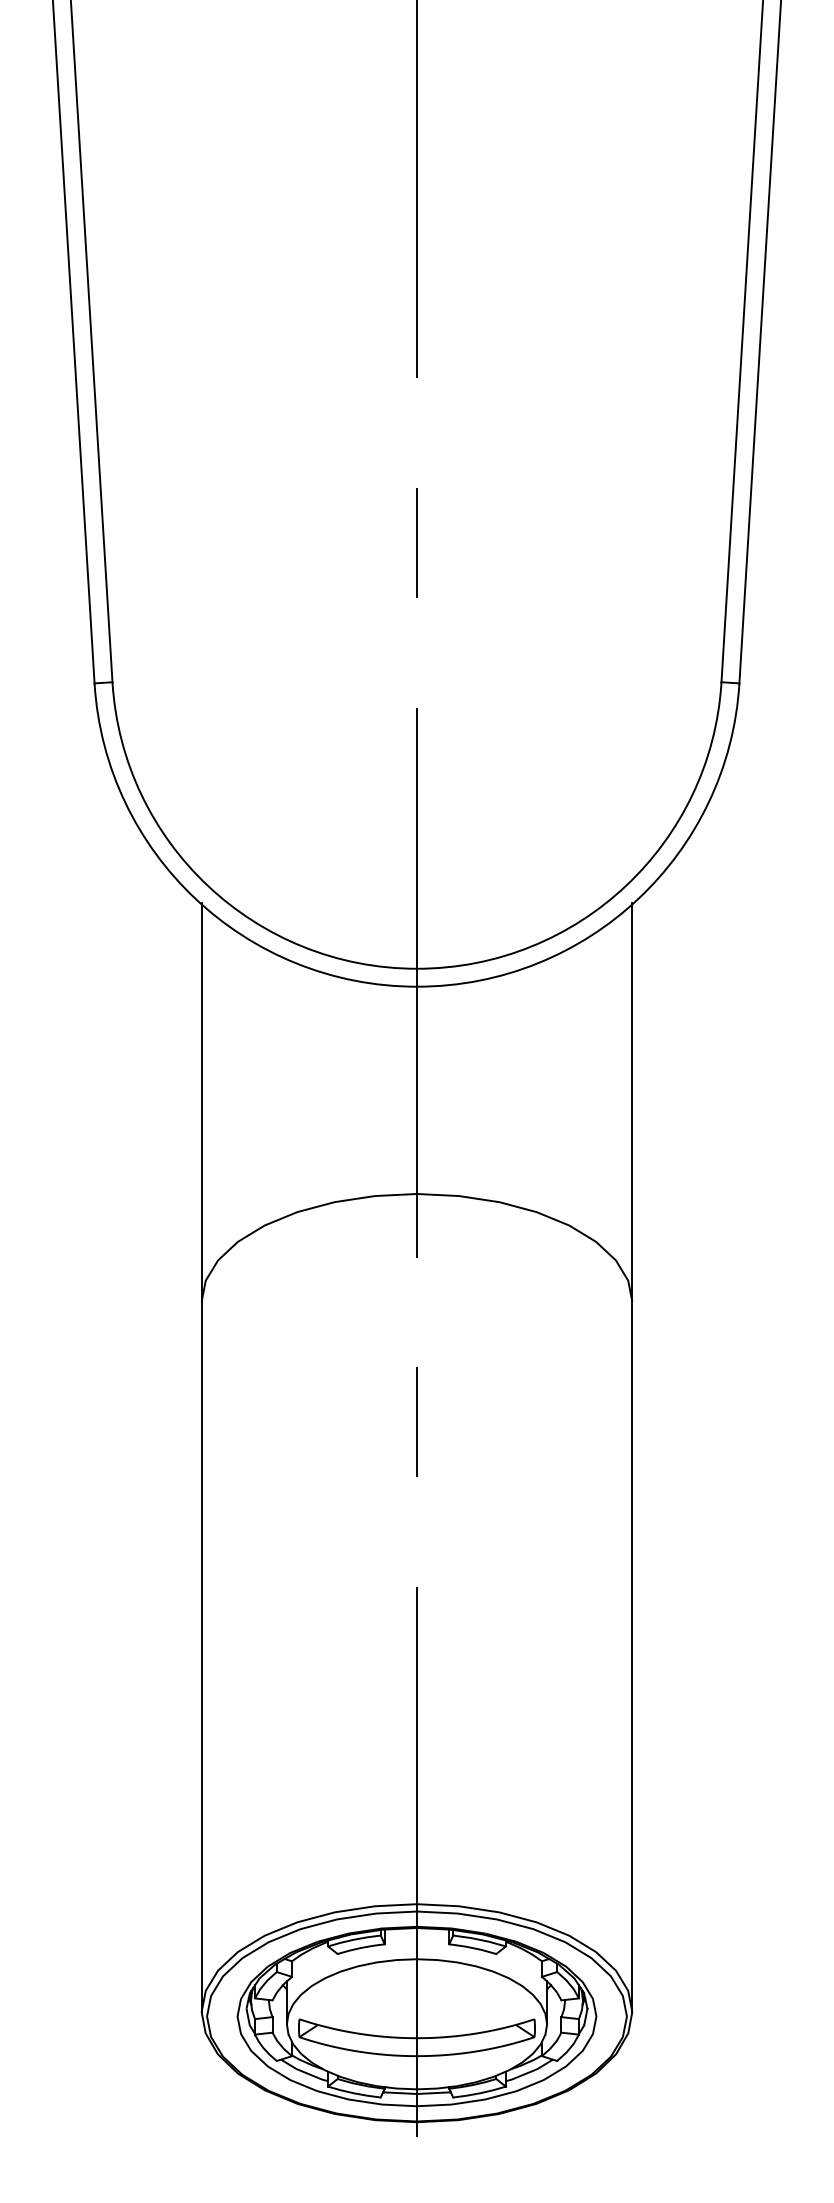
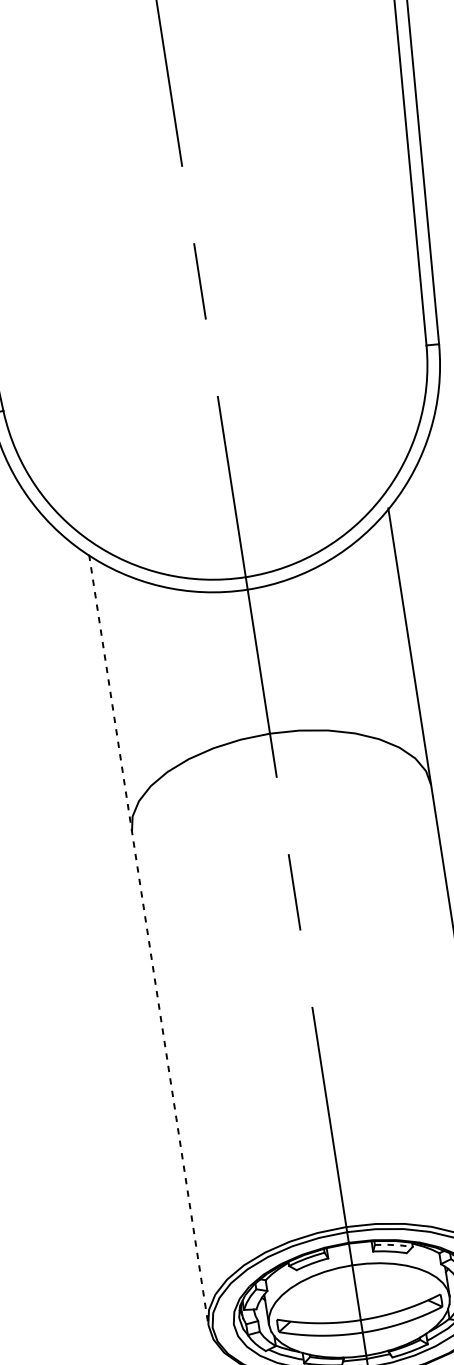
line: (201, 1457) -> (148, 939), solid -> dashed
line: (479, 1939) -> (393, 1244), solid -> dashed

